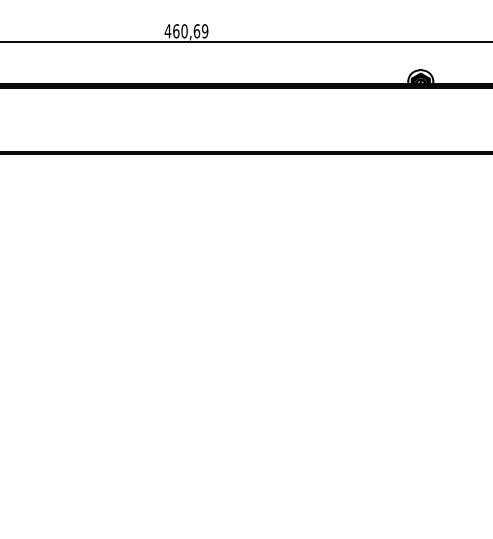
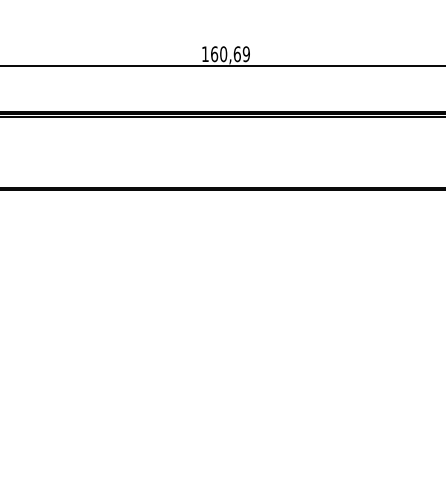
text: (167, 31) -> (204, 54), 460,69 -> 160,69

